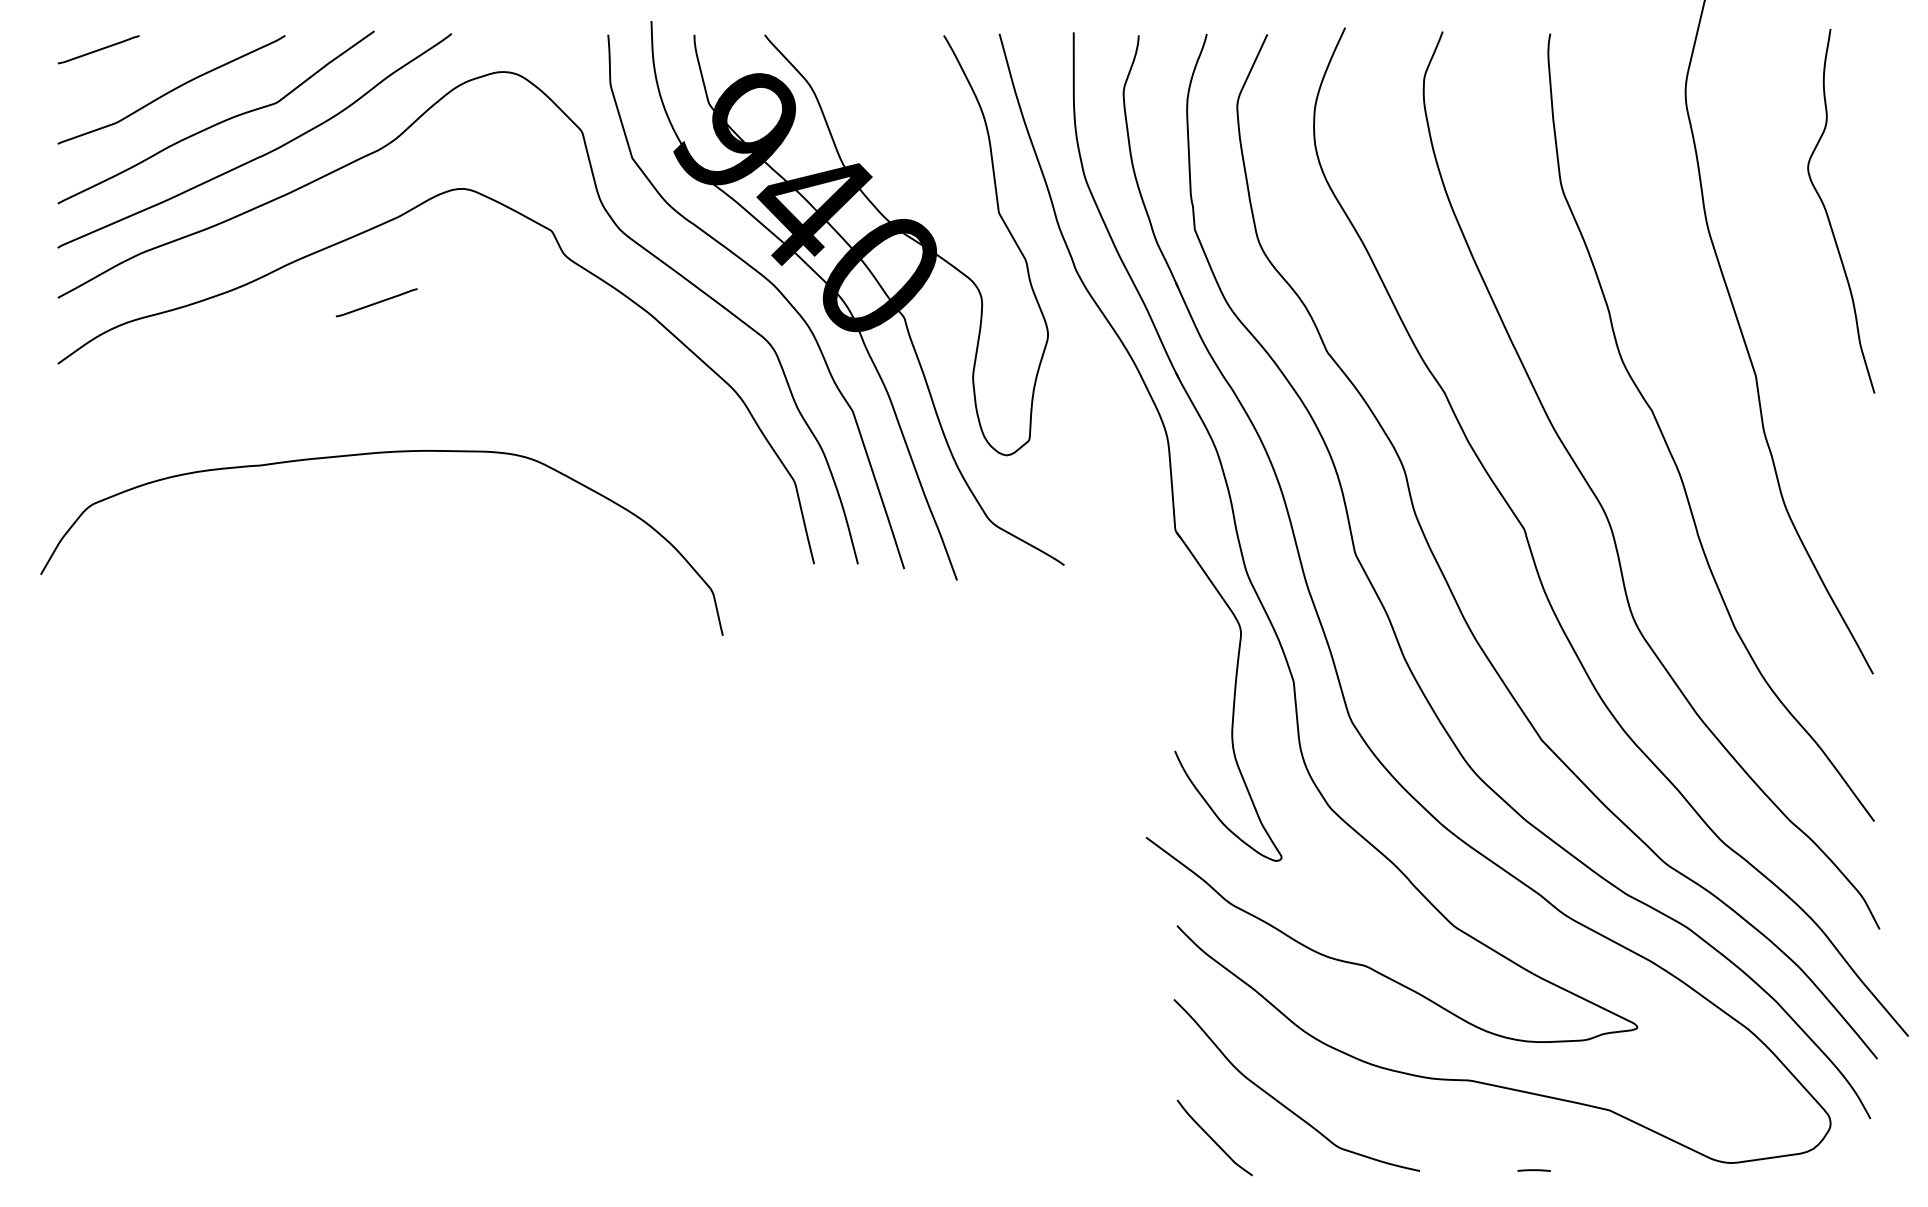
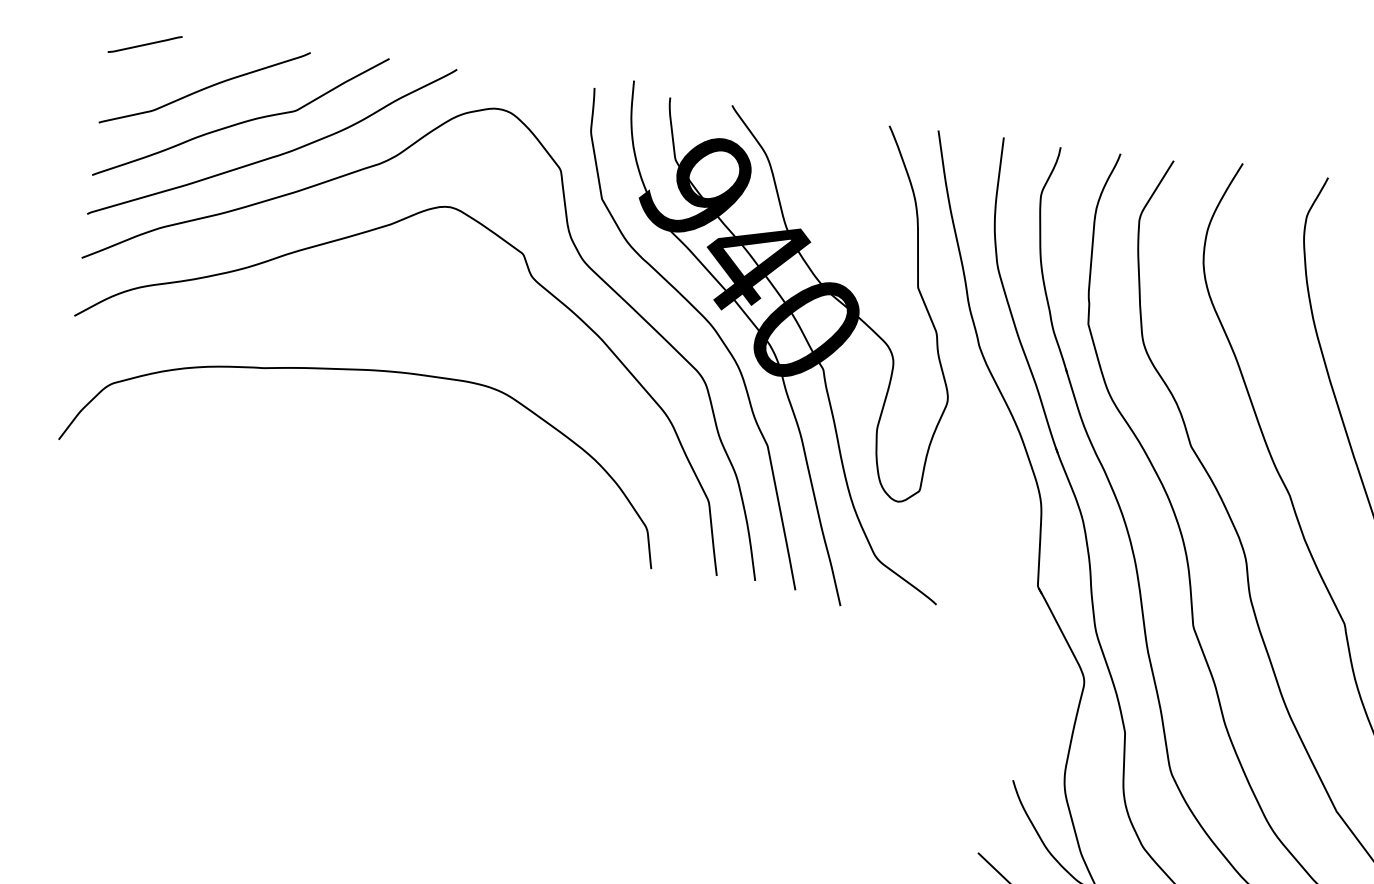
line: (376, 302) -> (361, 297), removed
curve: (373, 454) -> (364, 371), moved

